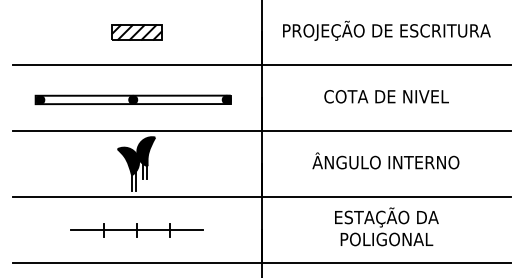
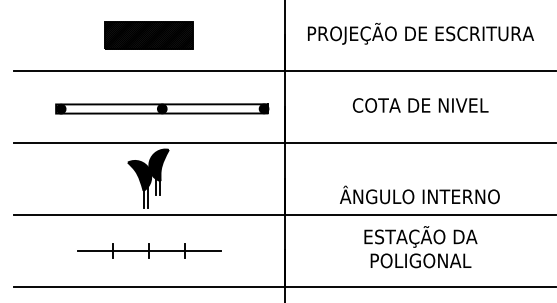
part: (136, 32) -> (148, 35), size x1.6
part: (132, 99) -> (161, 108), moved
text: (385, 160) -> (419, 194), moved

